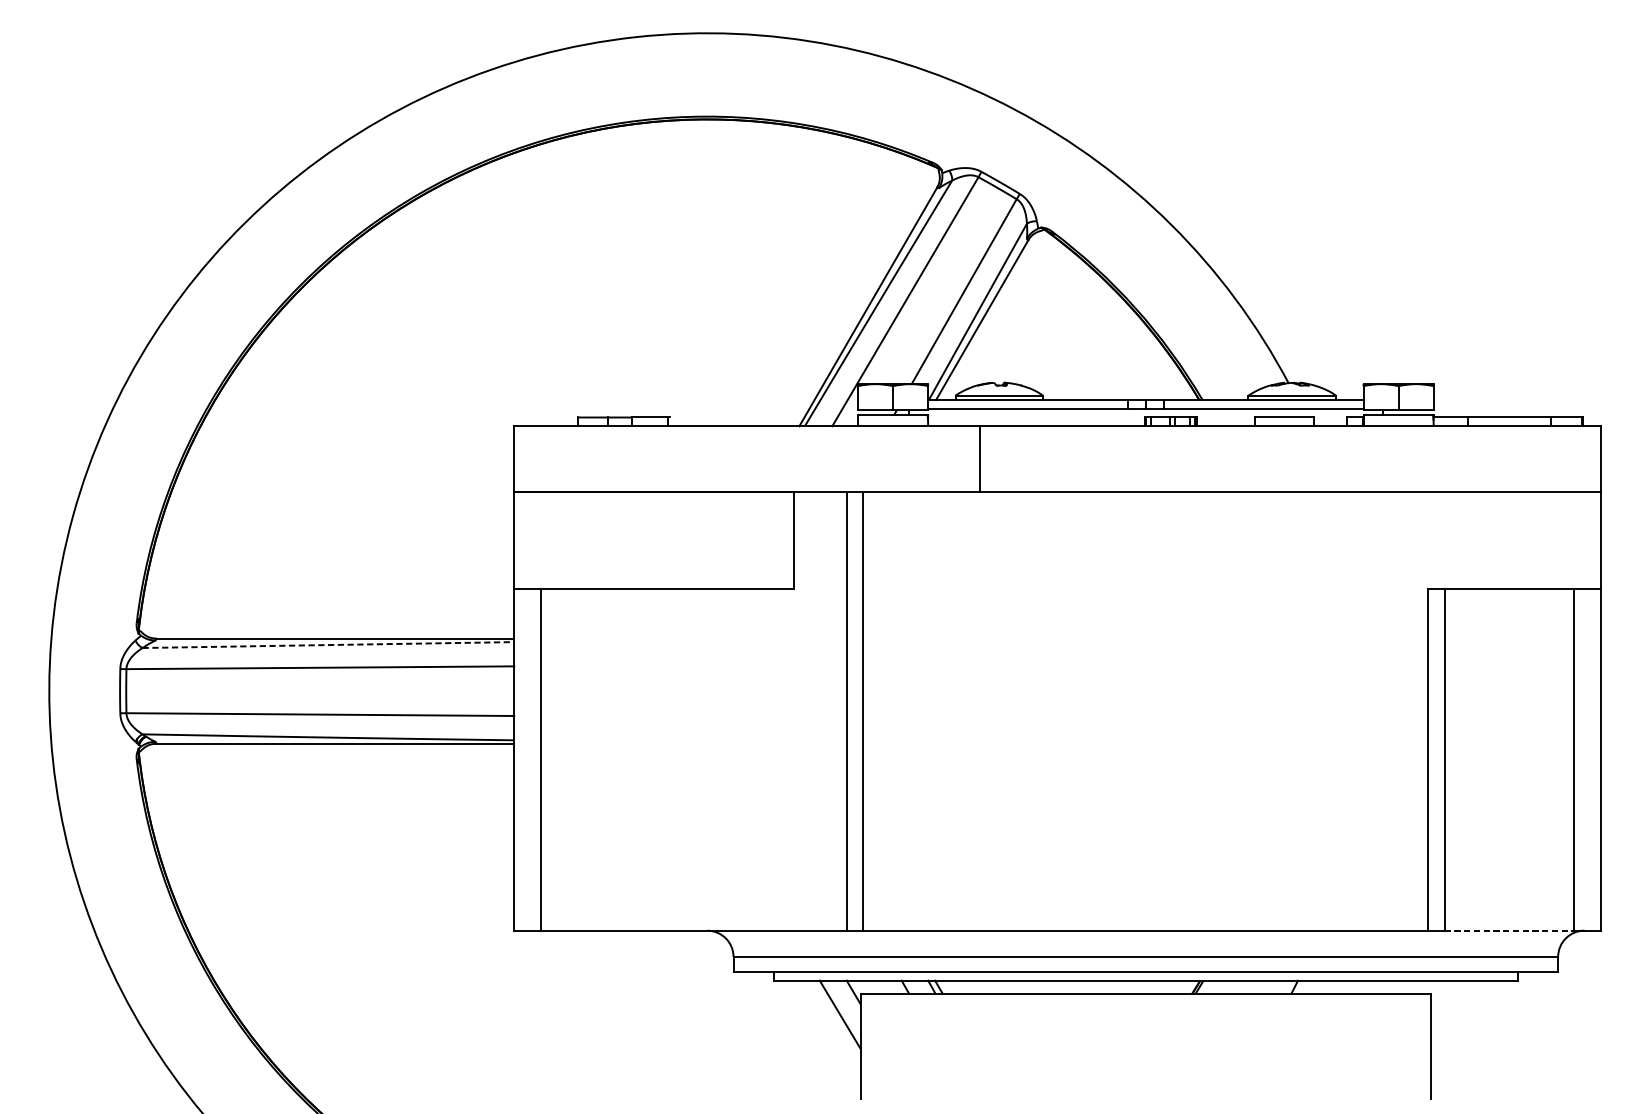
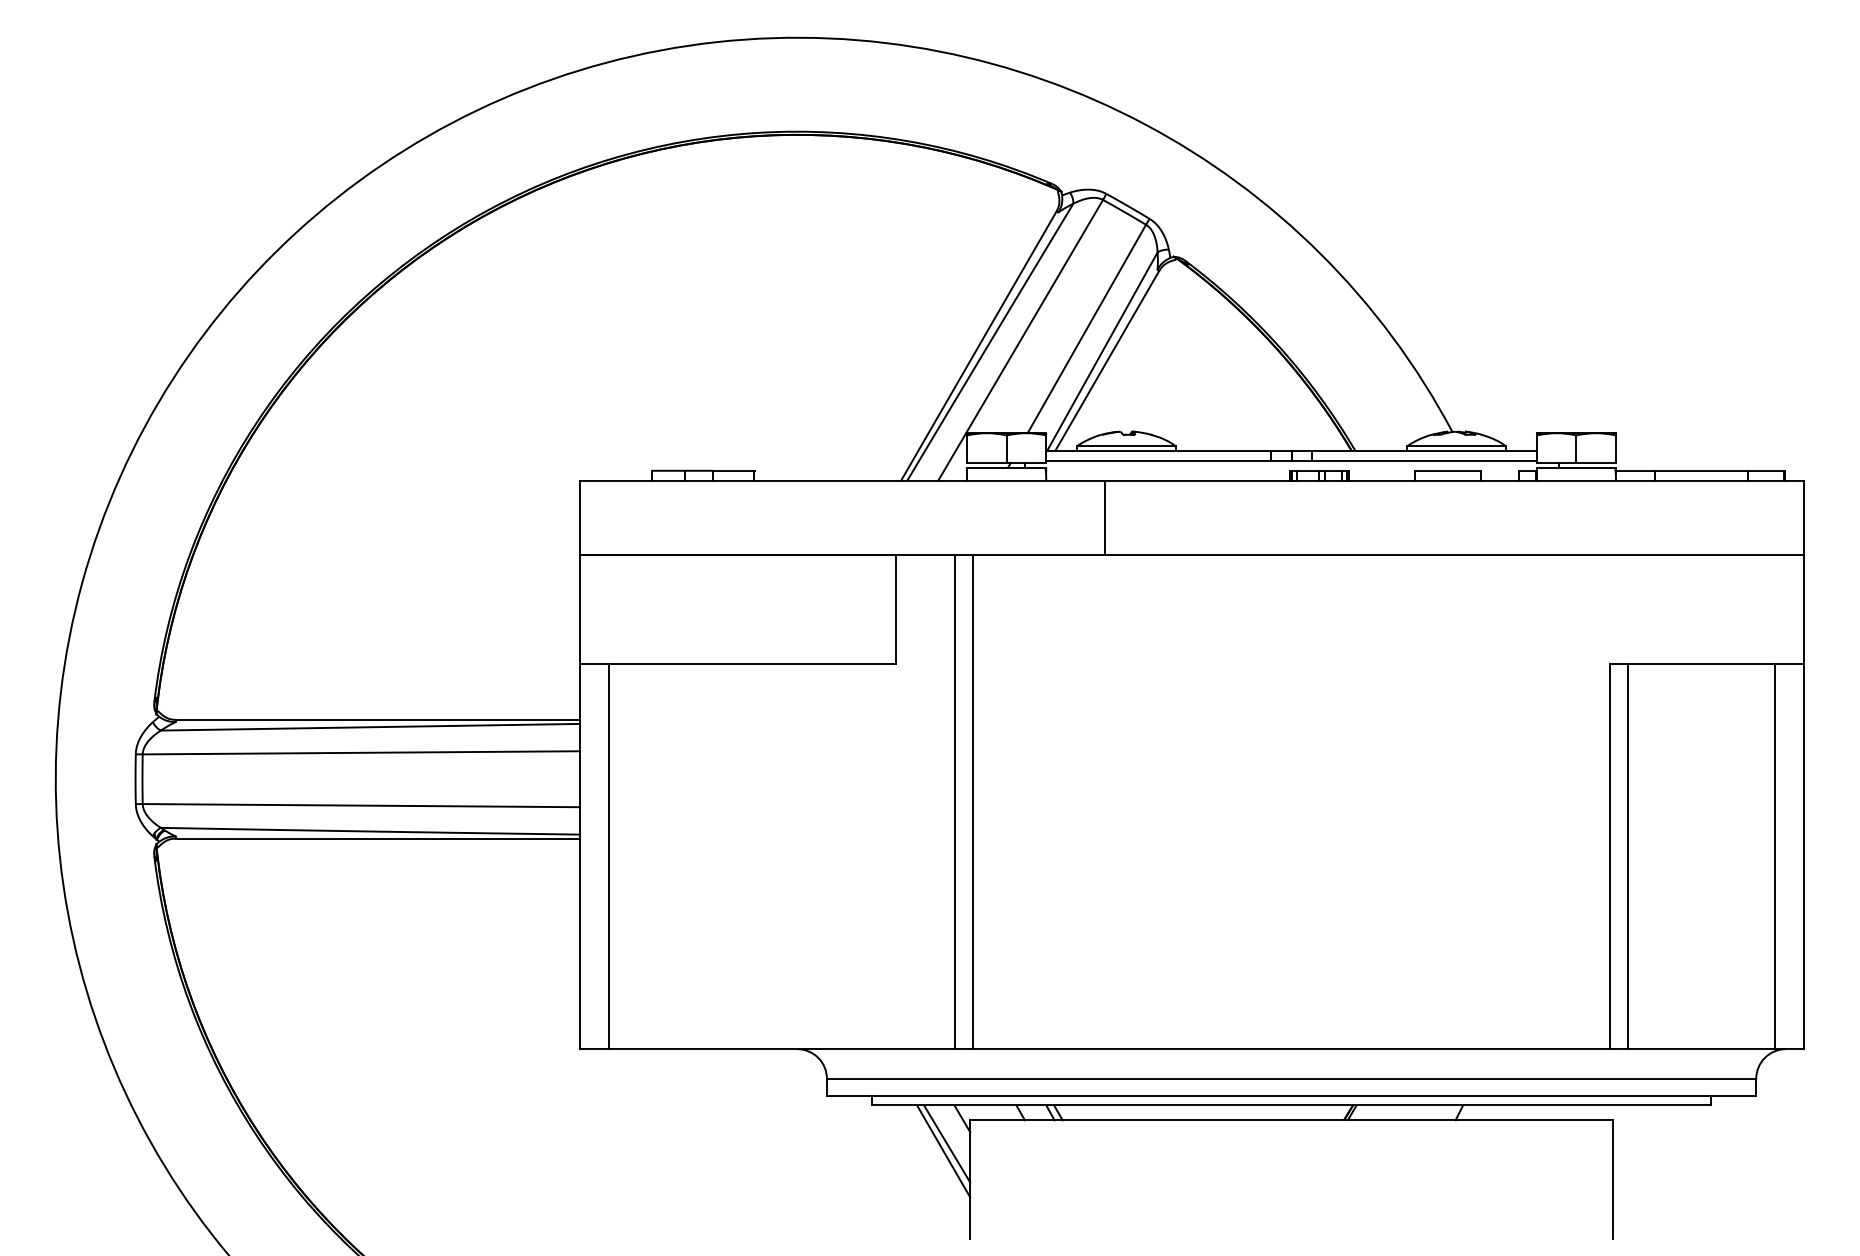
line: (328, 645) -> (370, 727), dashed -> solid
line: (1509, 930) -> (1701, 1049), dashed -> solid
line: (836, 1021) -> (943, 1151), added

